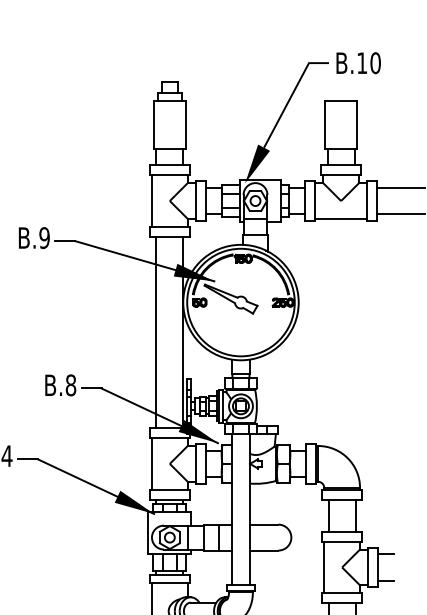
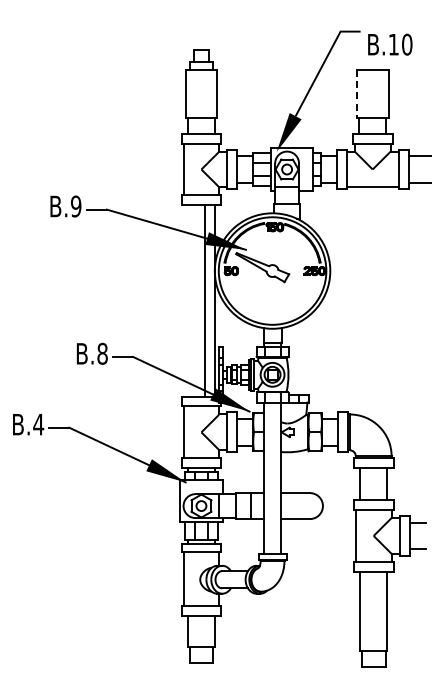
text: (358, 63) -> (390, 44), moved
line: (324, 125) -> (356, 93), solid -> dashed
line: (156, 332) -> (205, 300), moved

